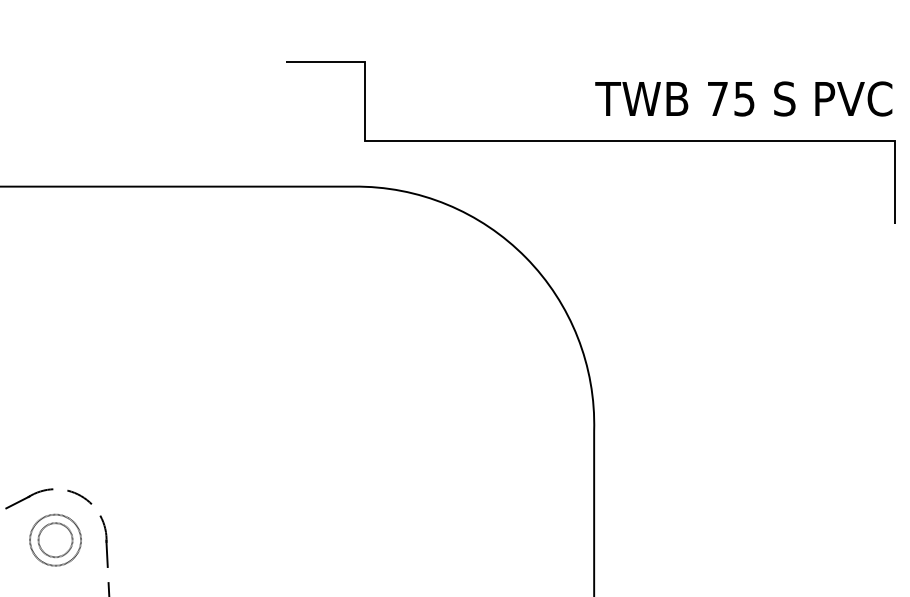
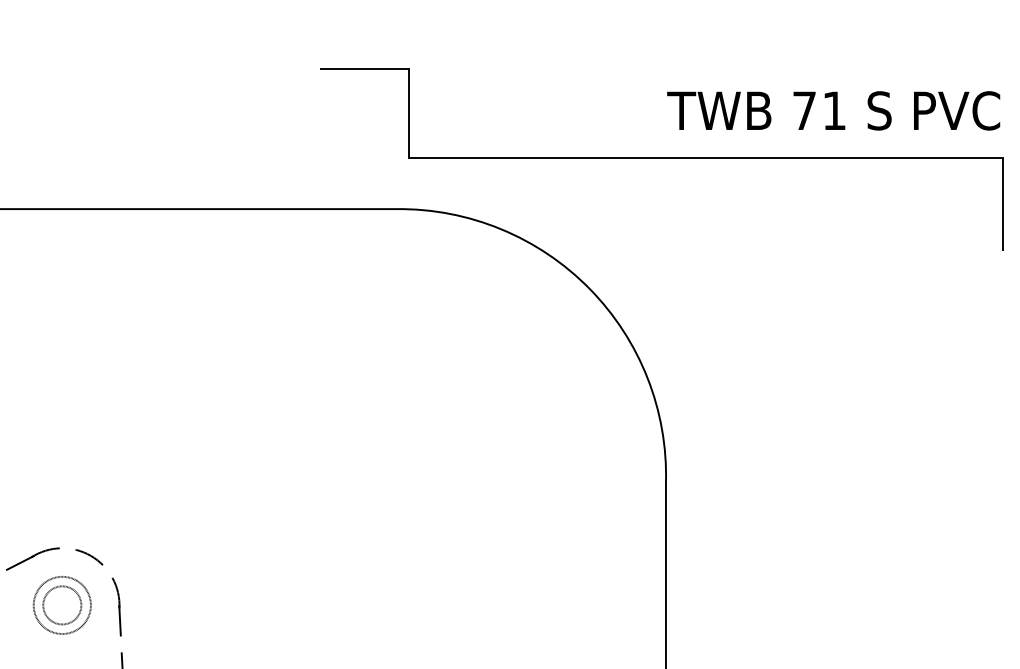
text: (744, 99) -> (834, 111), 75 -> 71

